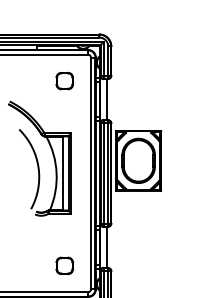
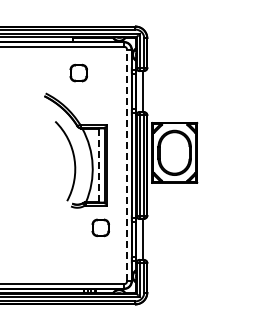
part: (64, 80) -> (78, 72), moved
line: (62, 173) -> (98, 165), solid -> dashed
line: (91, 173) -> (127, 165), solid -> dashed
part: (64, 265) -> (100, 227), moved

